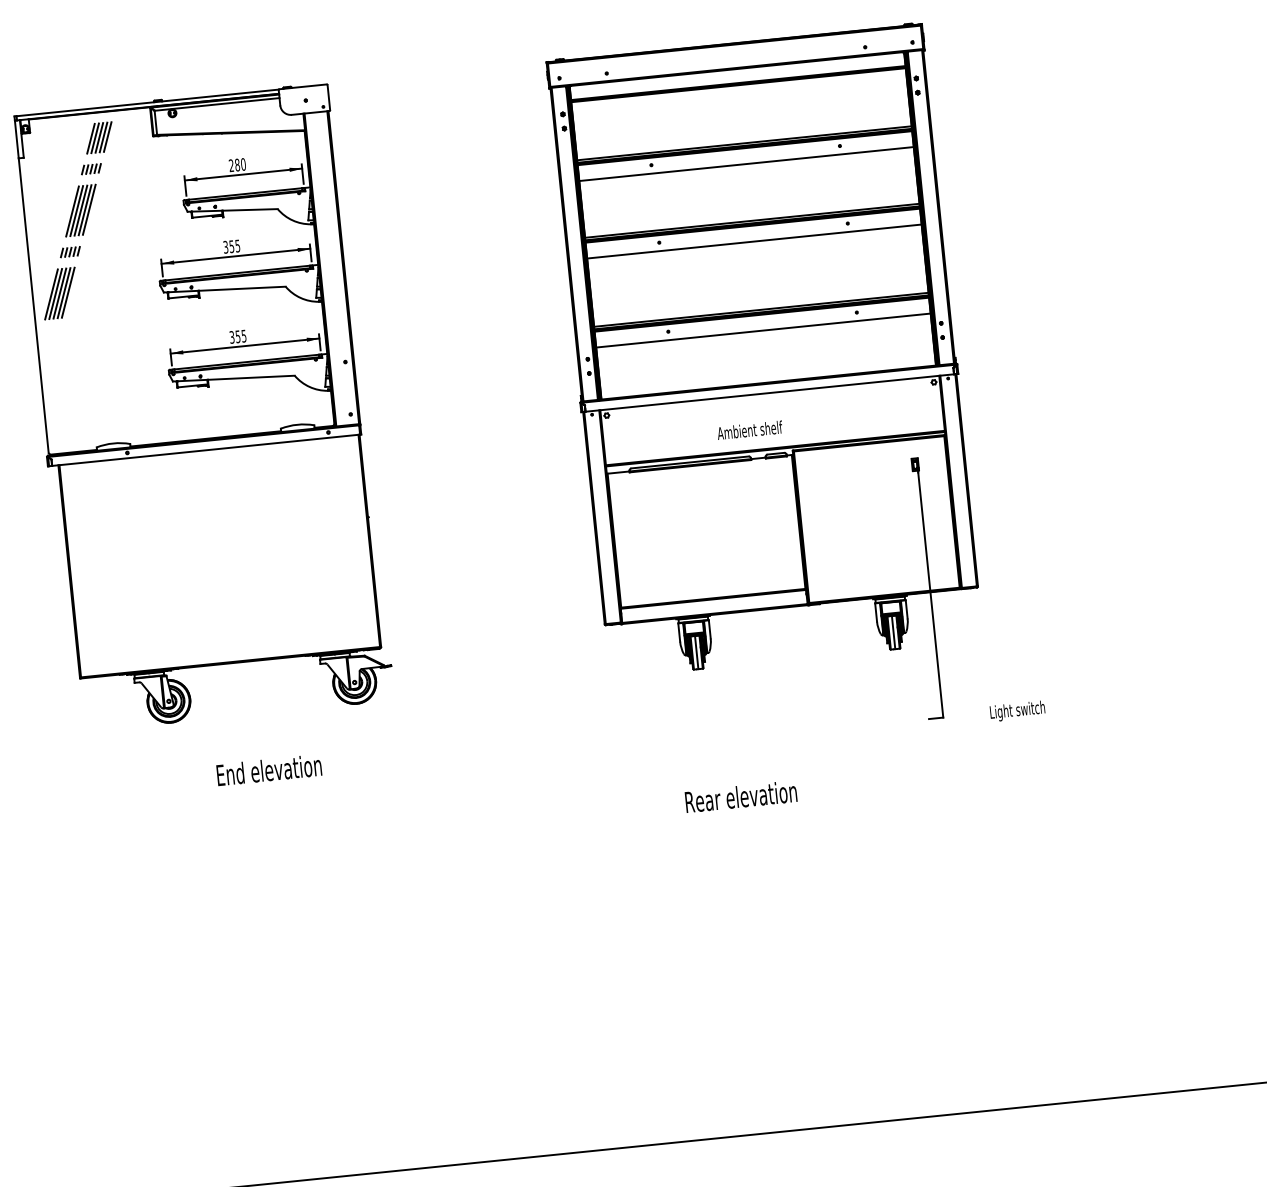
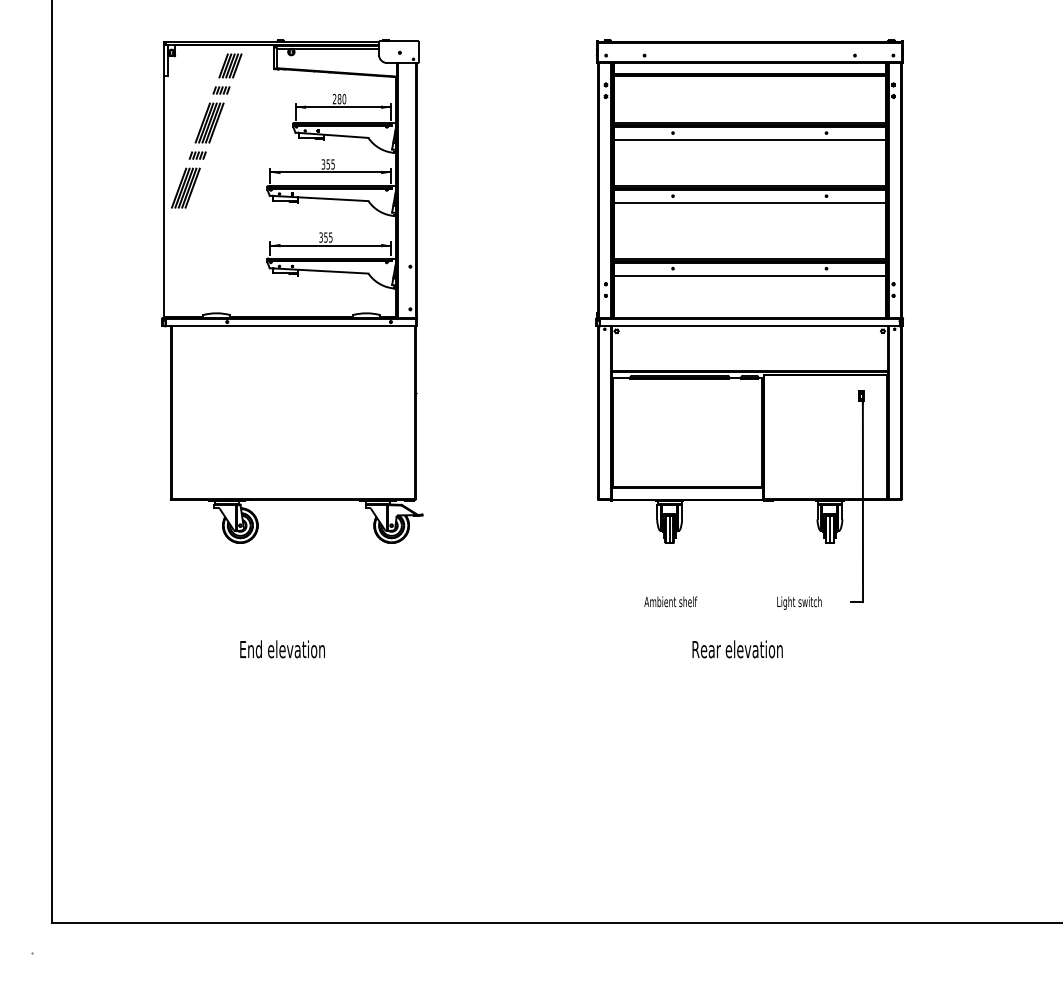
text: (749, 429) -> (670, 601), moved
text: (1017, 710) -> (799, 602), moved
text: (269, 770) -> (282, 649), moved
text: (740, 796) -> (737, 649), moved

